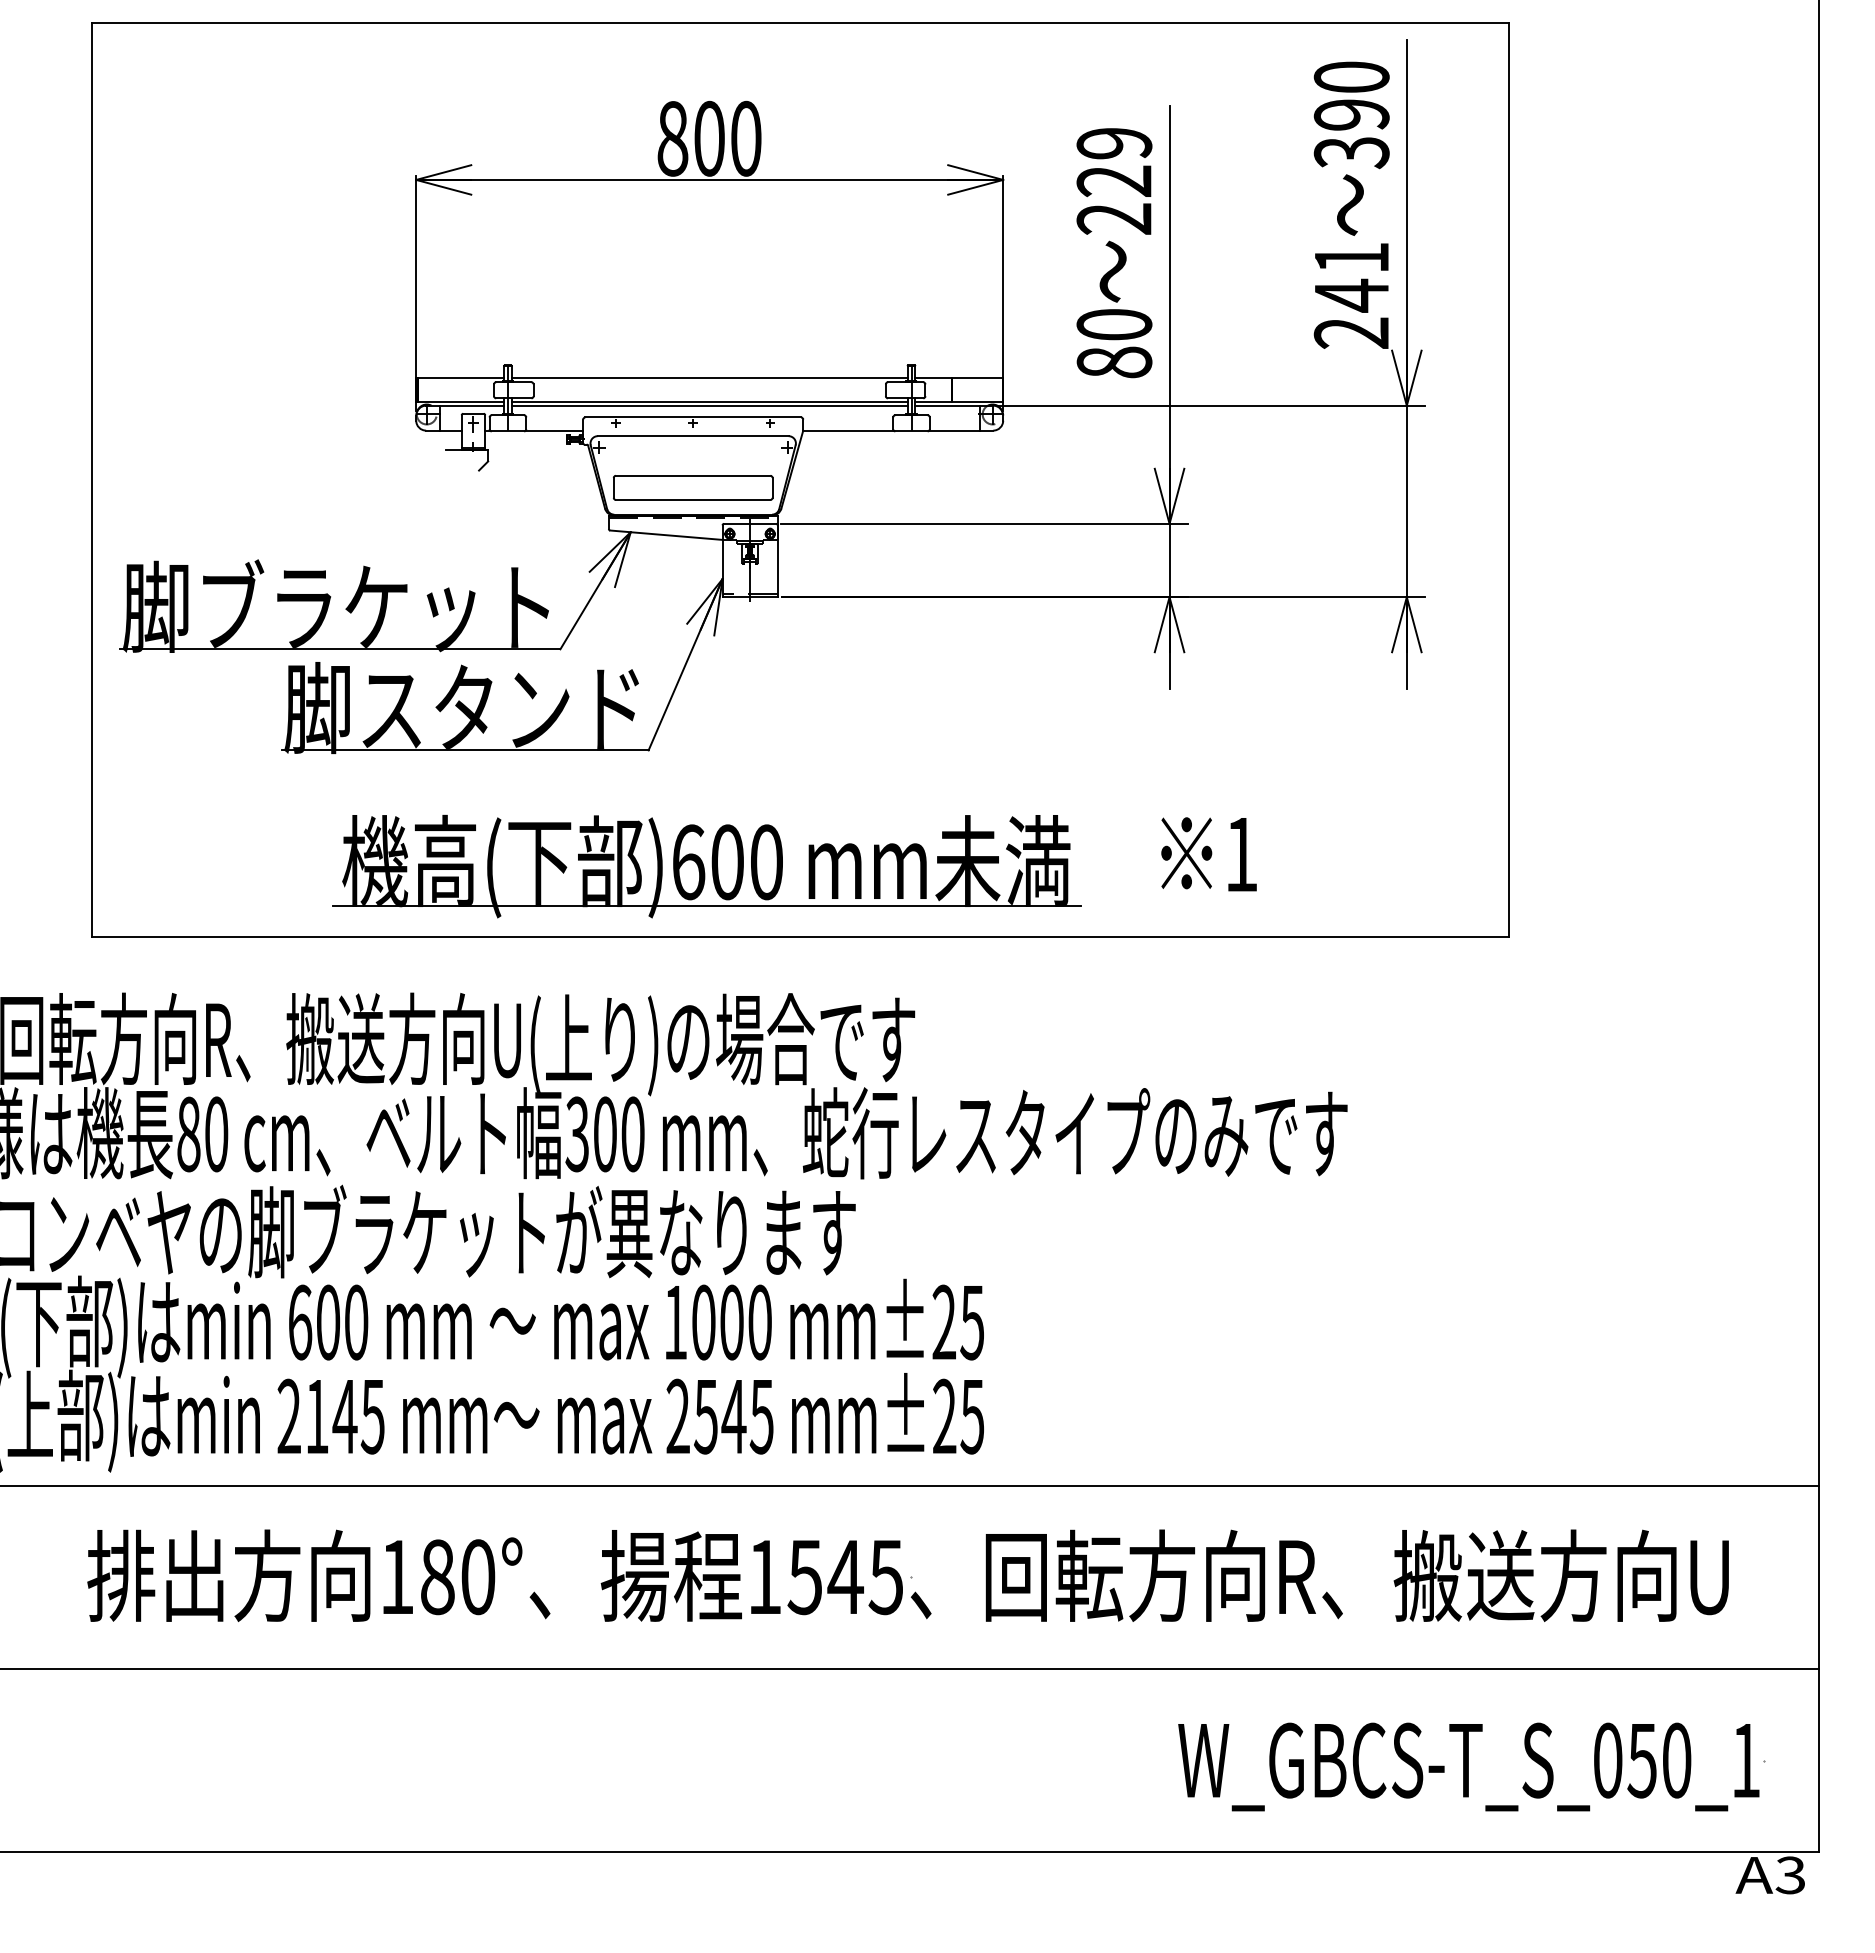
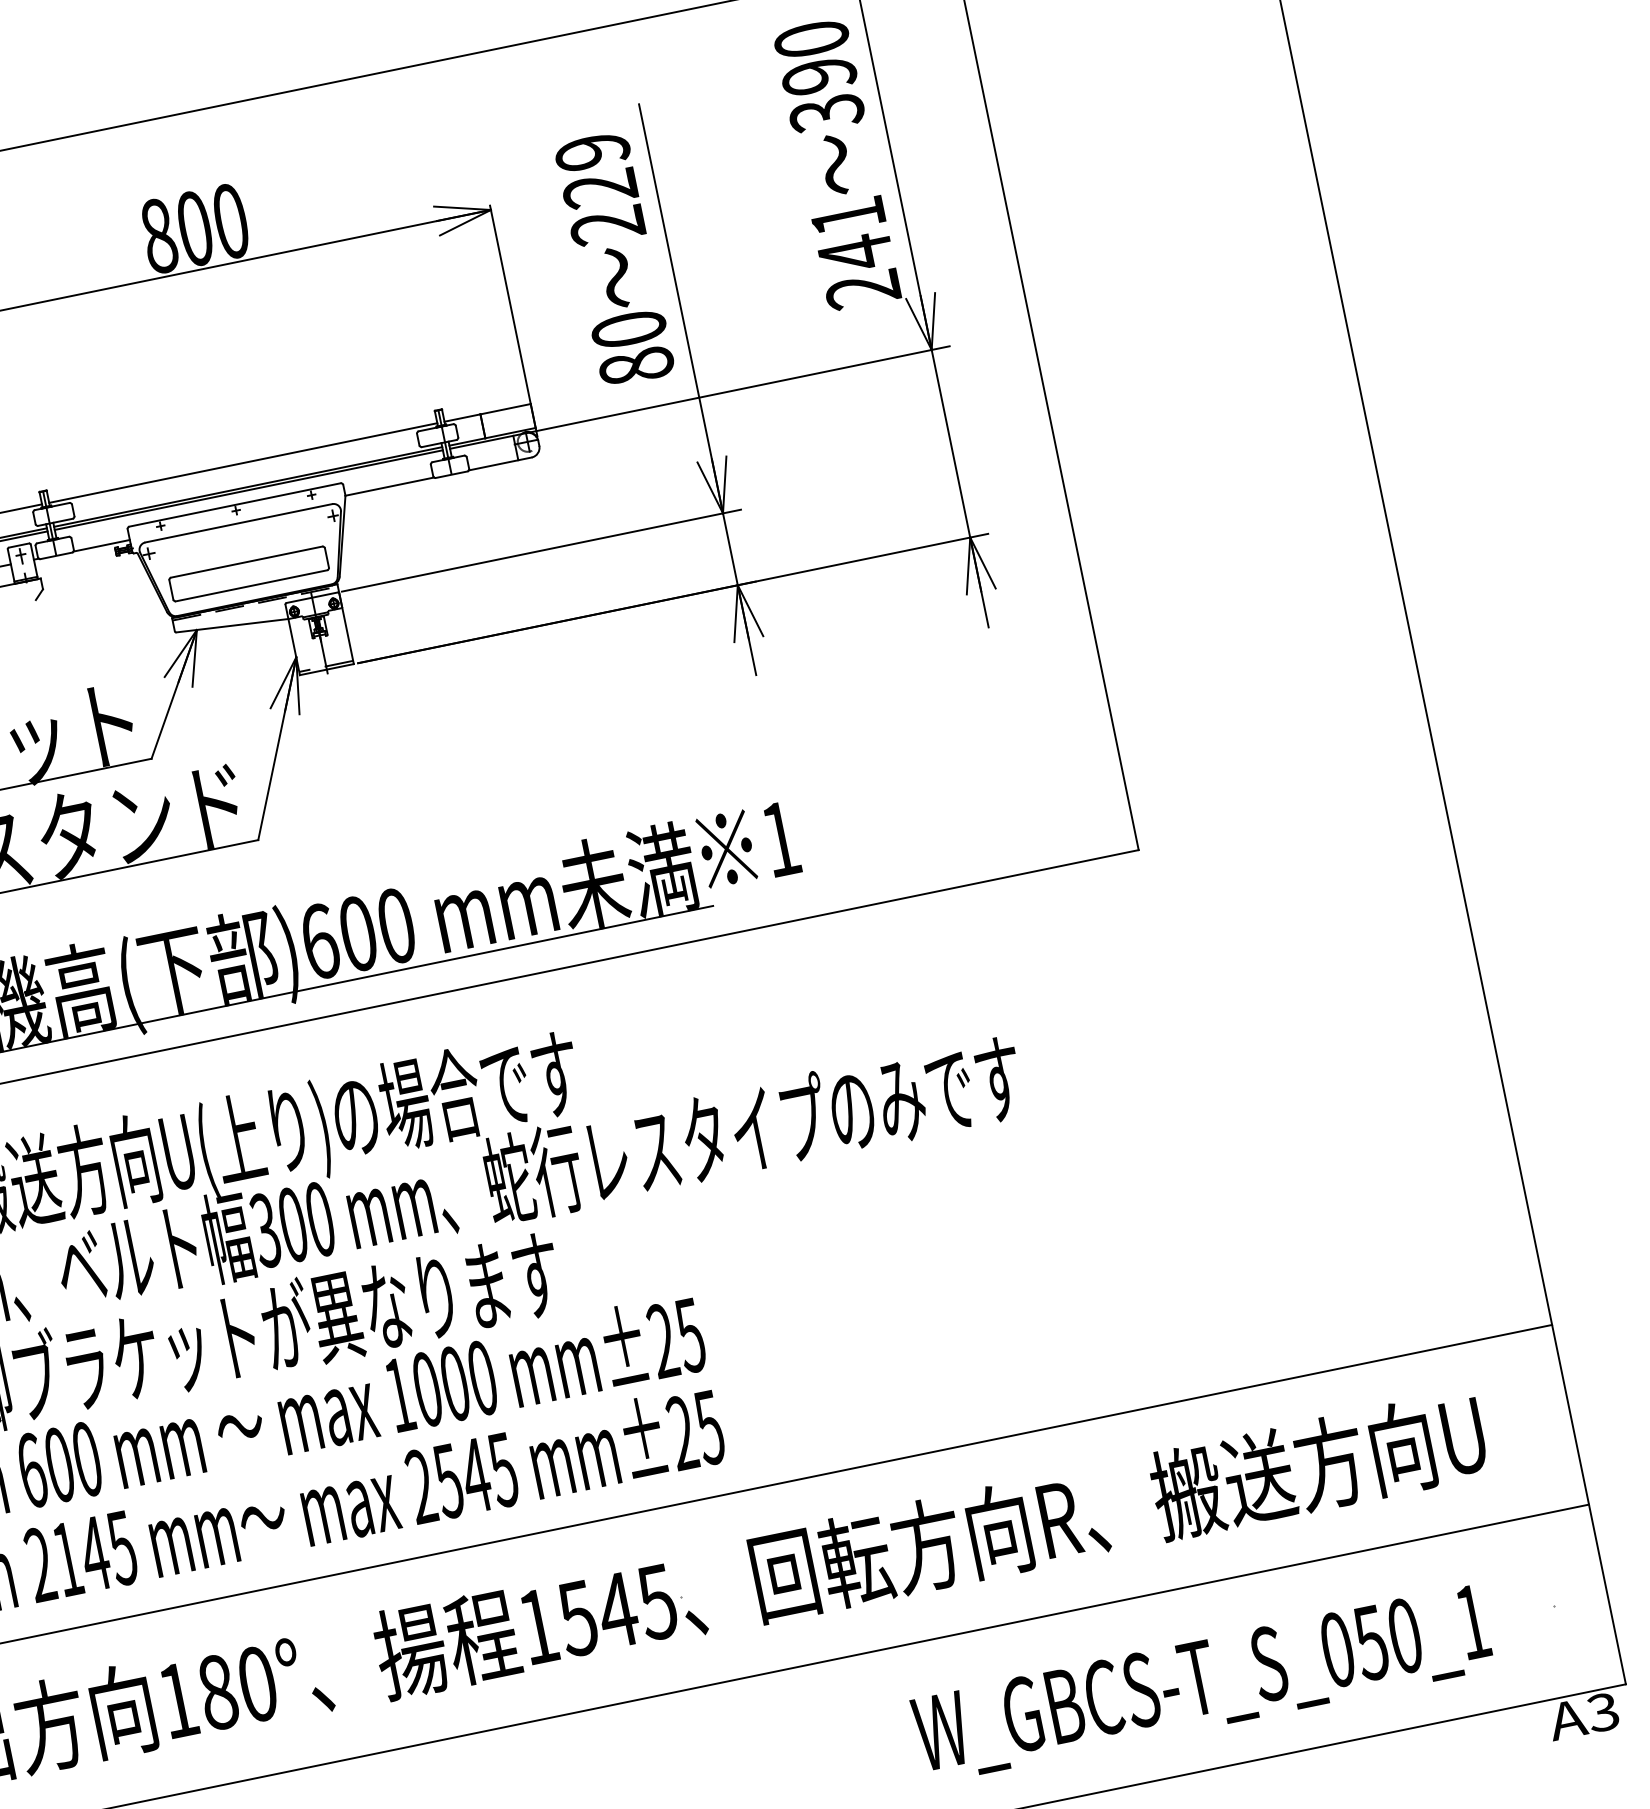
text: (1208, 854) -> (748, 845), moved
text: (1468, 1766) -> (1202, 1683), moved

